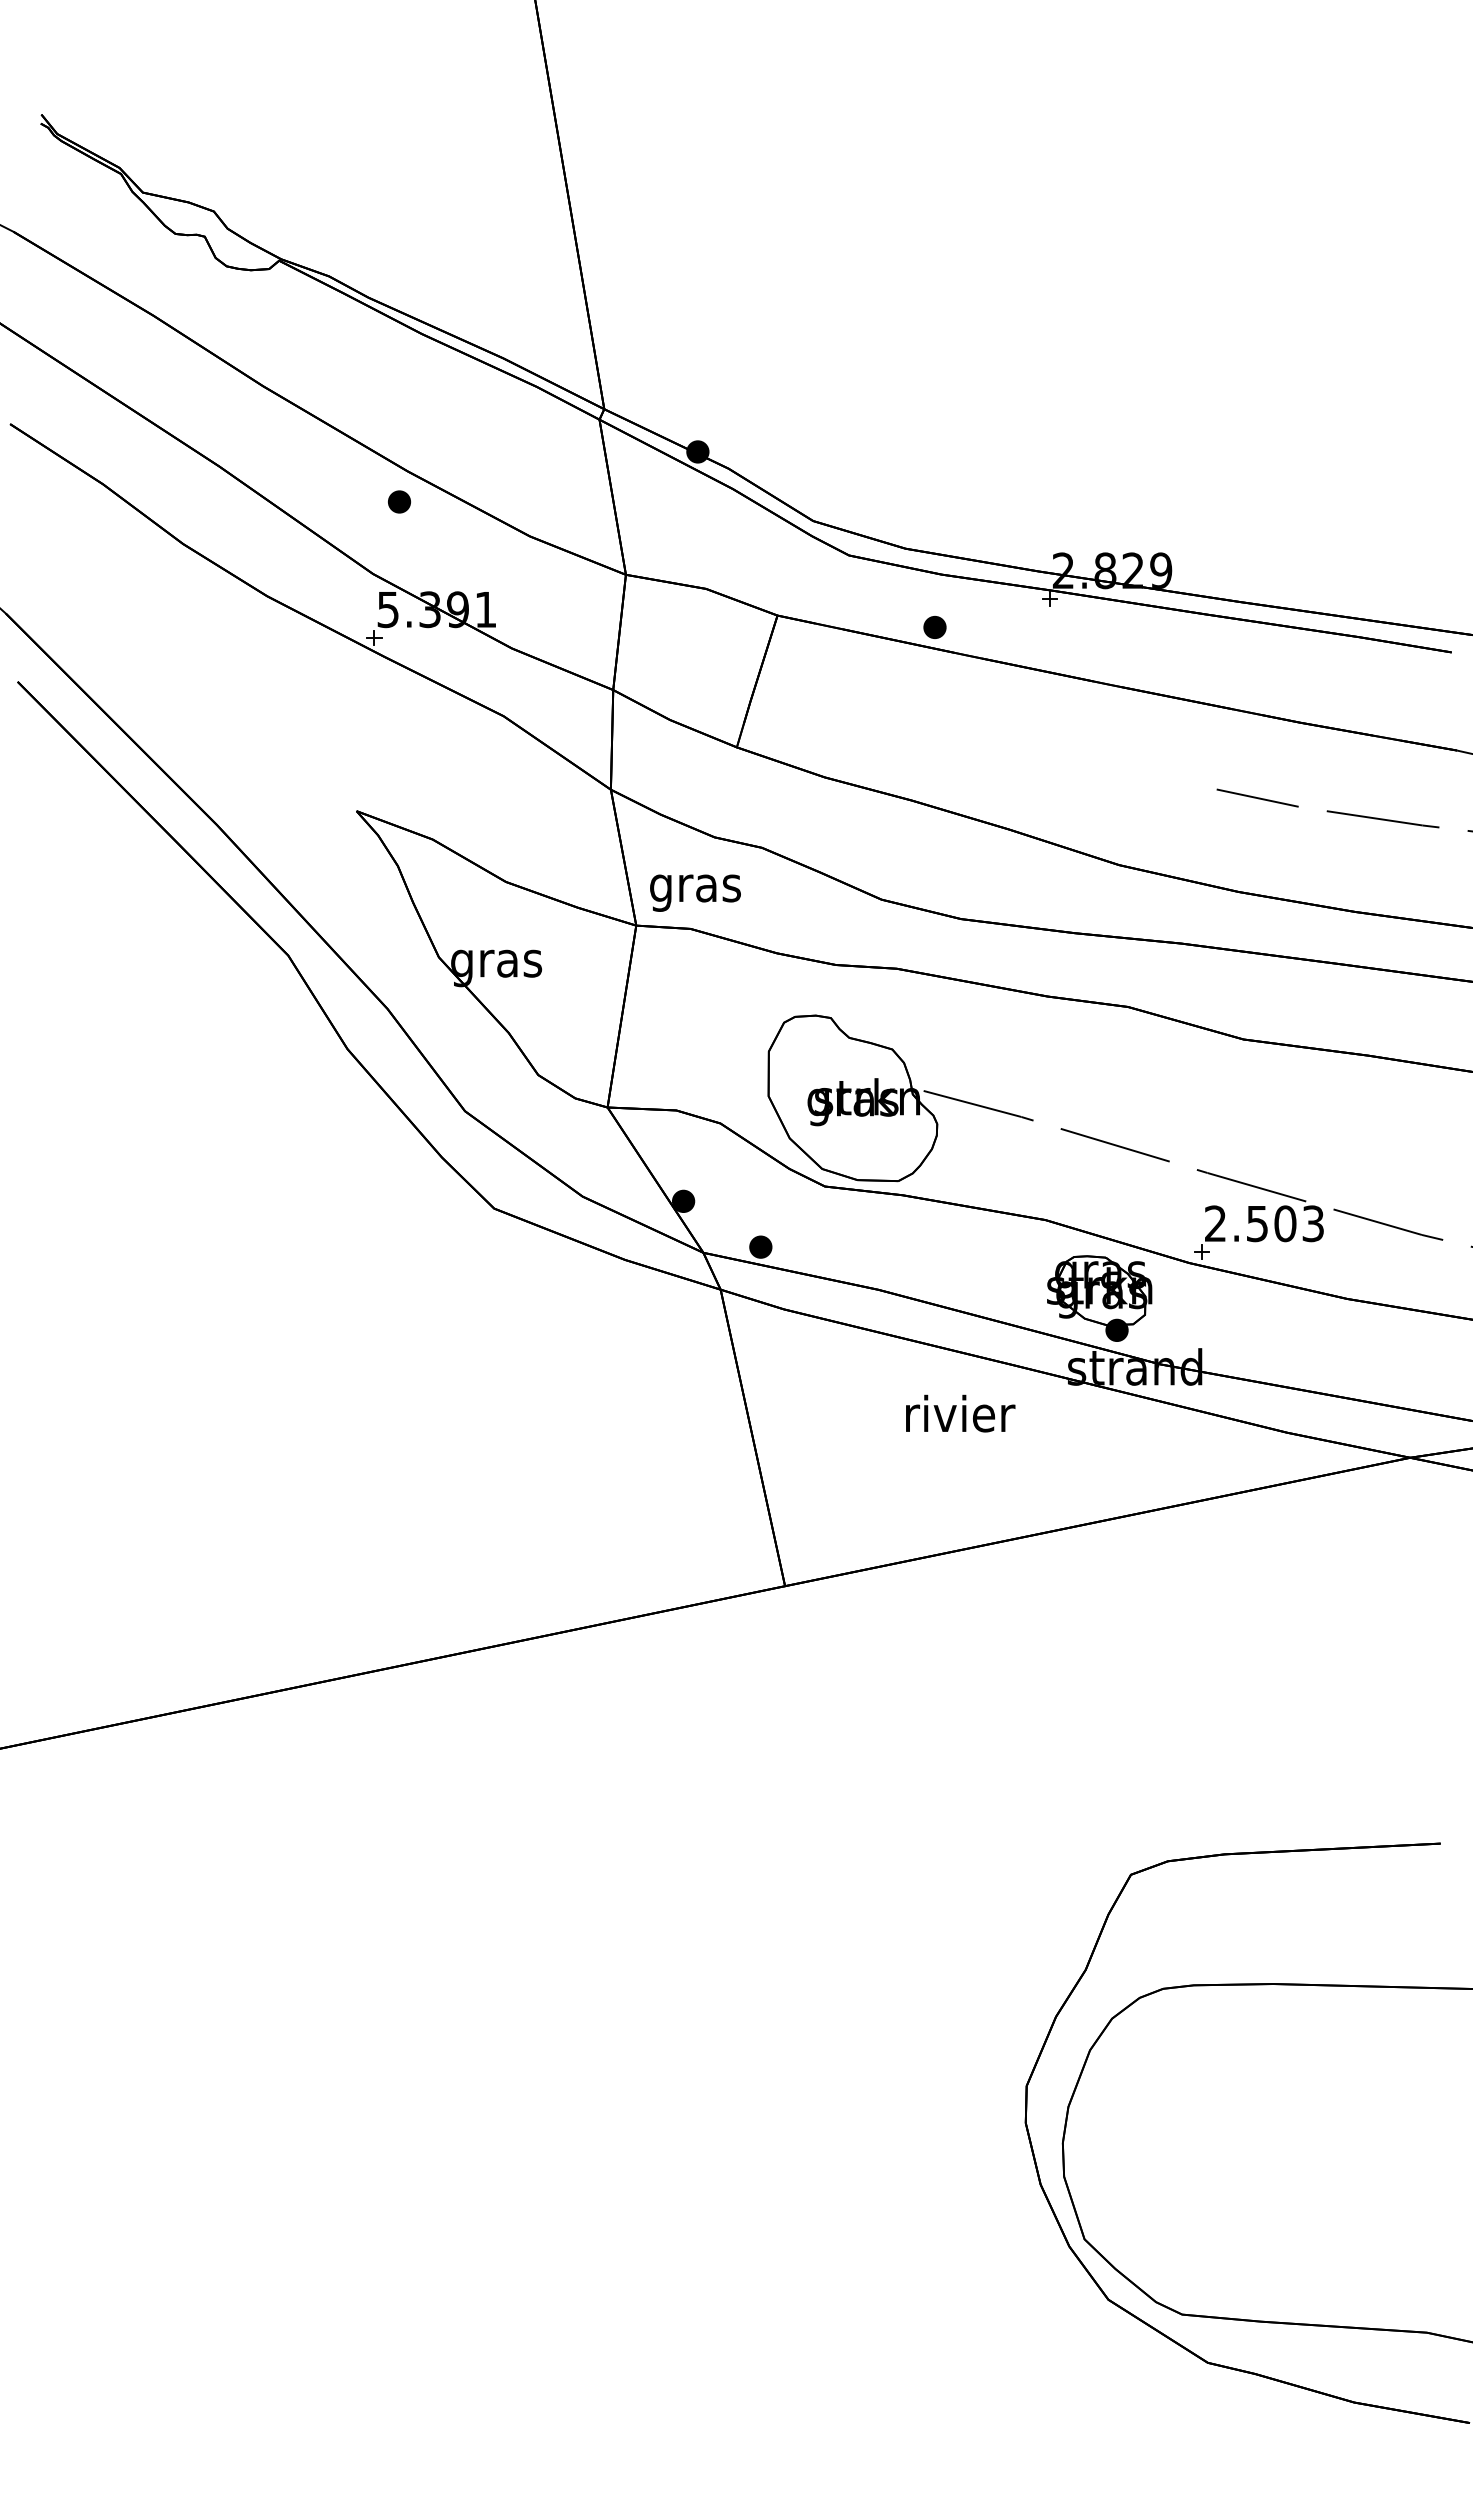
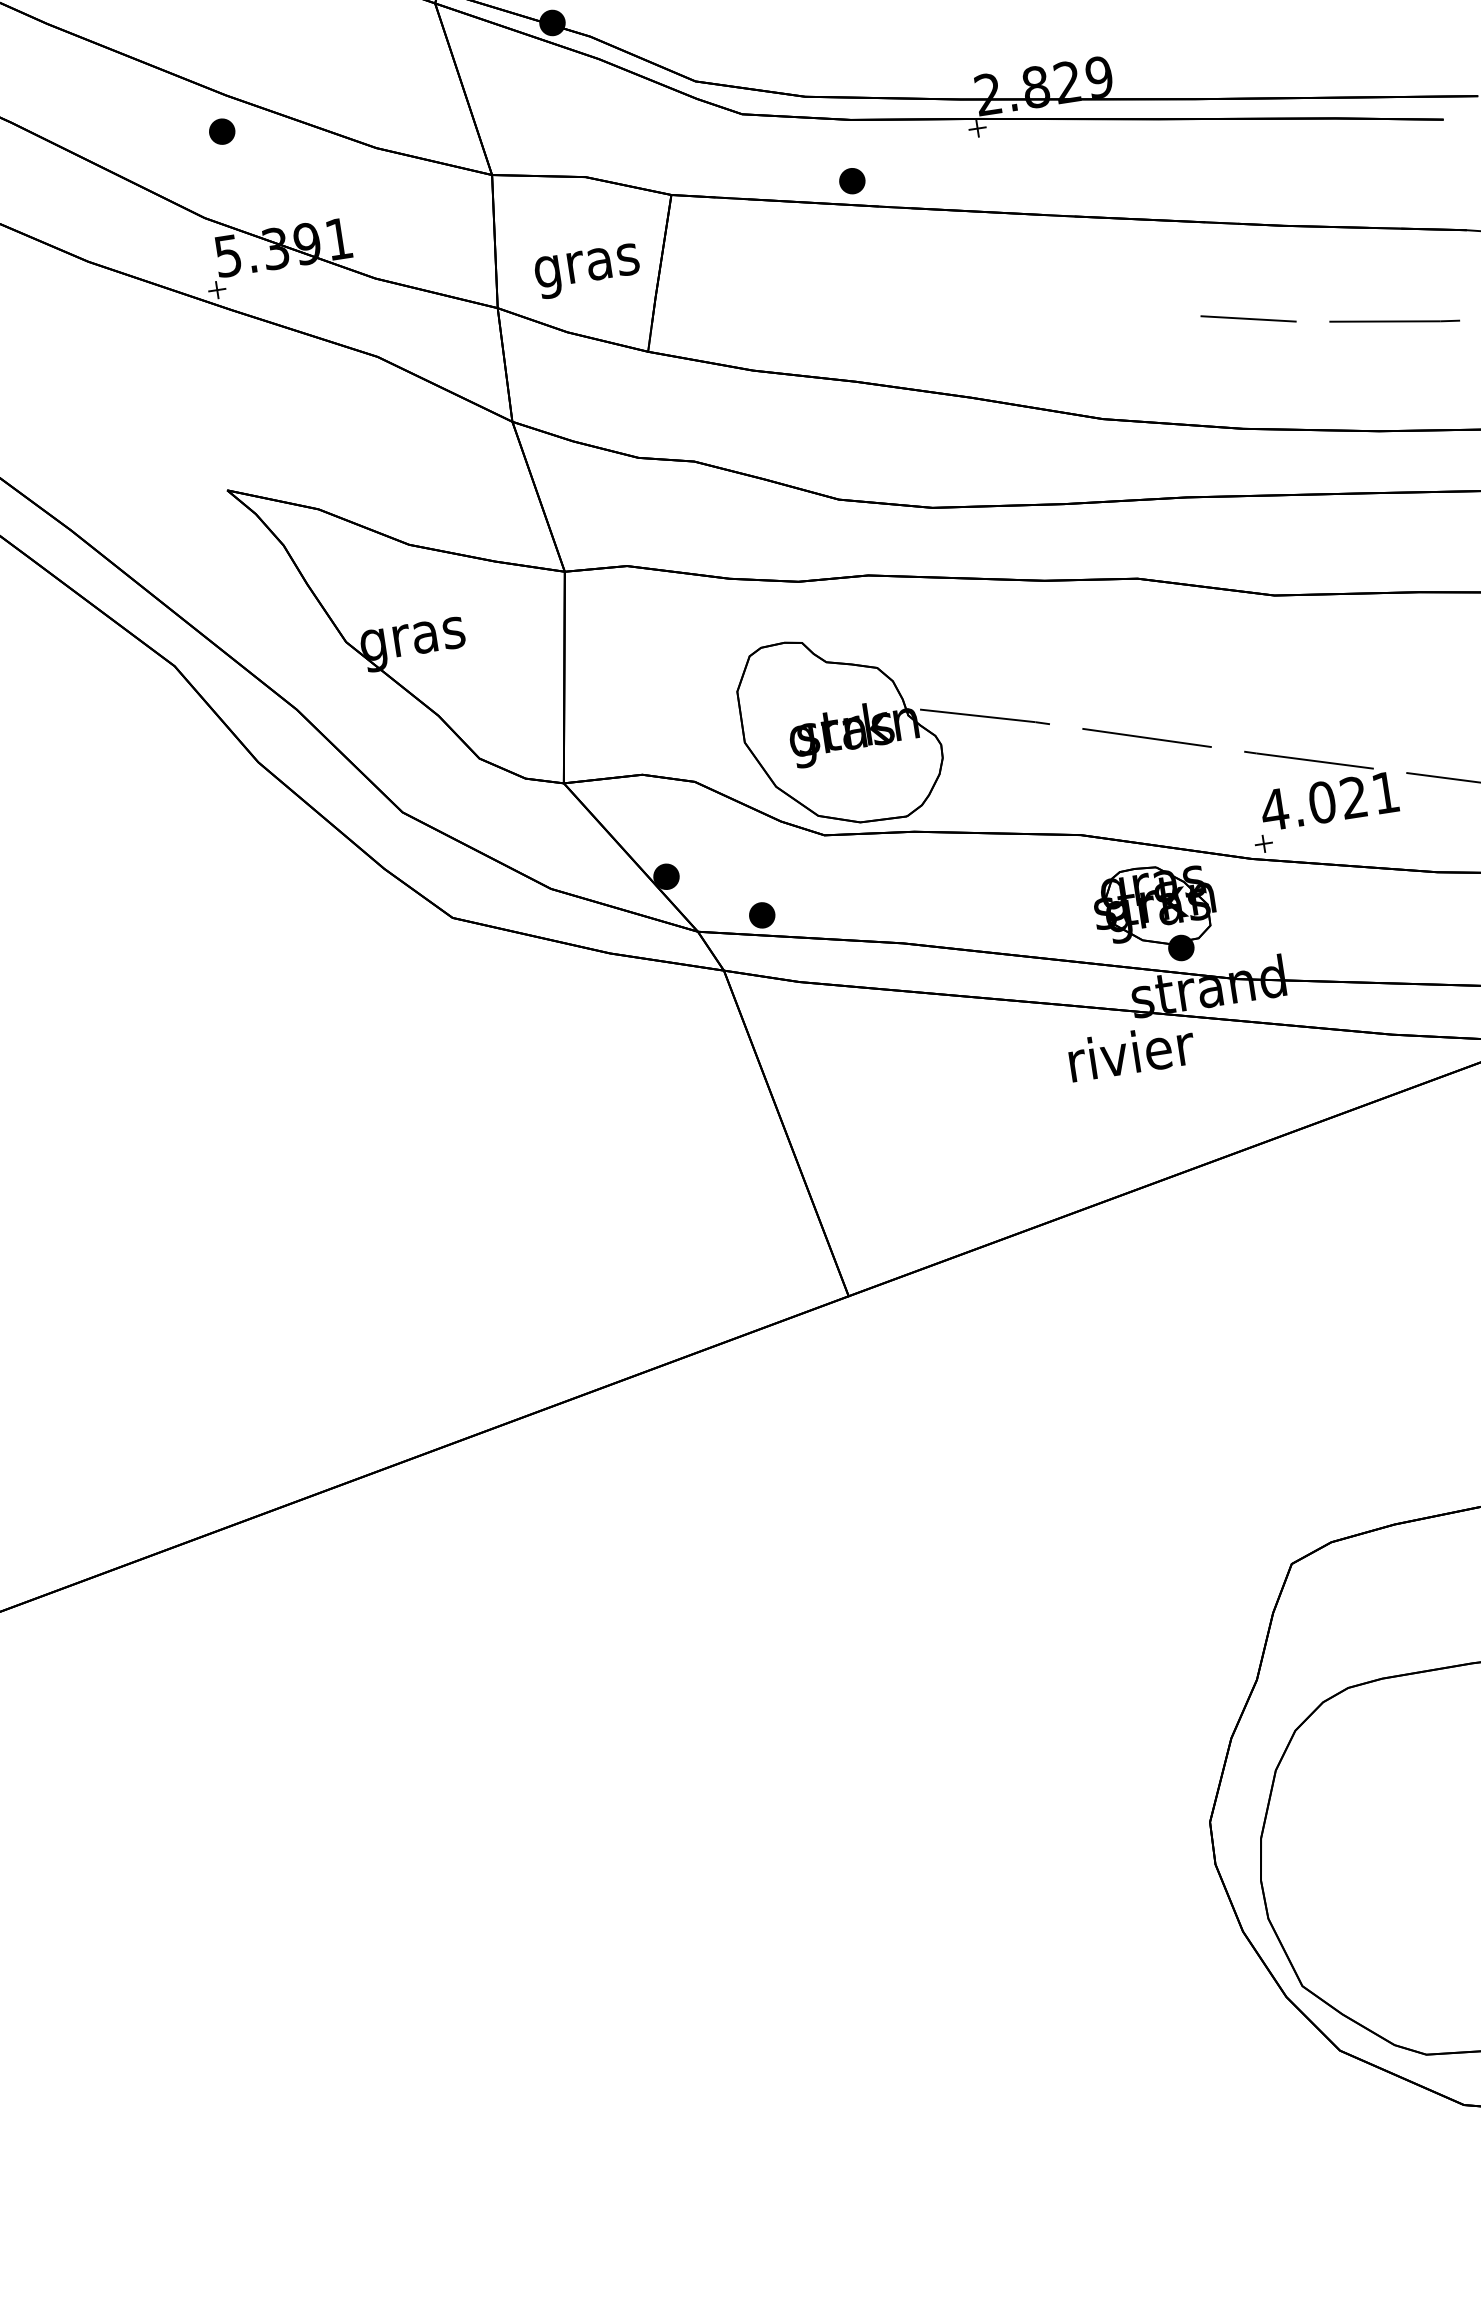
text: (695, 892) -> (587, 270), moved
text: (1263, 1223) -> (1329, 801), 2.503 -> 4.021
text: (960, 1413) -> (1131, 1052), moved

